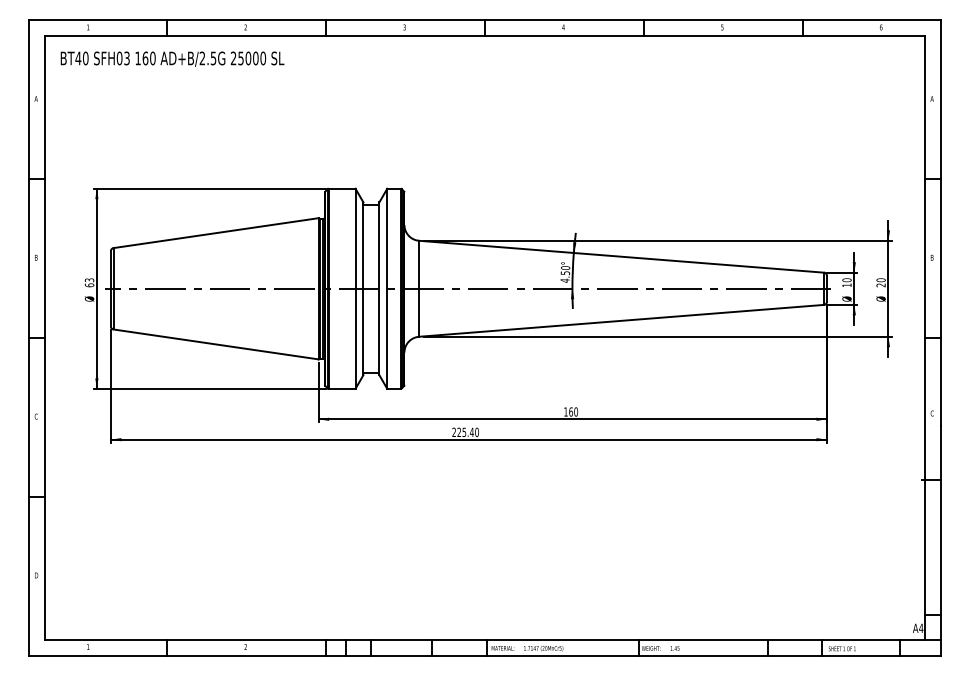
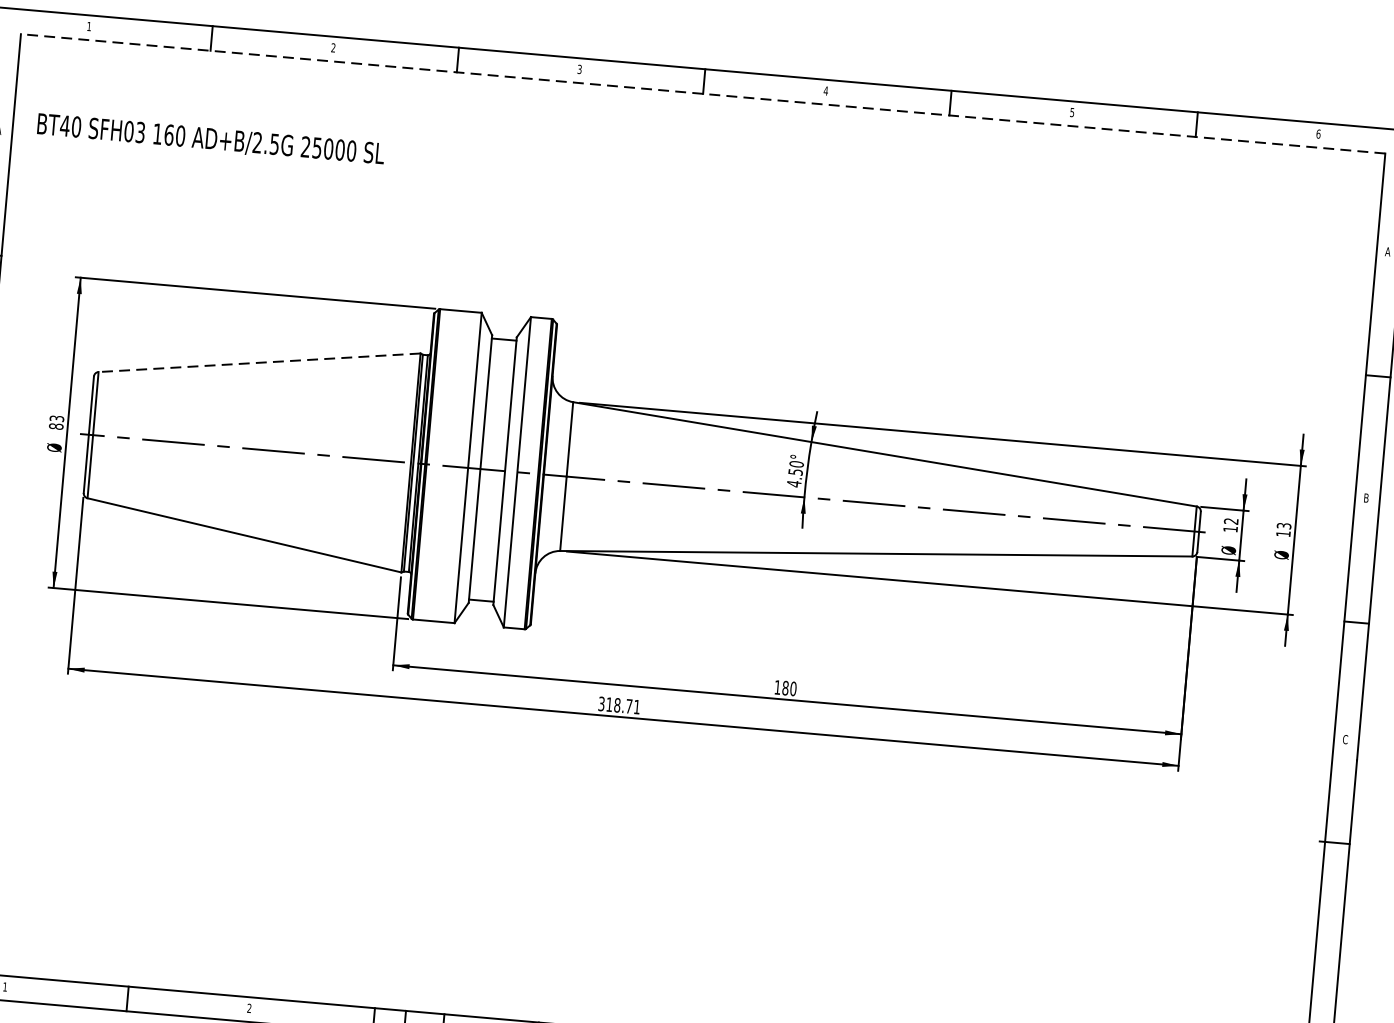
line: (484, 36) -> (702, 94), solid -> dashed
text: (172, 58) -> (211, 138), moved
line: (216, 233) -> (260, 363), solid -> dashed
text: (846, 280) -> (1230, 521), 10 -> 12
text: (880, 282) -> (1282, 529), 20 -> 13
text: (89, 285) -> (56, 426), 63 -> 83
text: (570, 411) -> (784, 687), 160 -> 180
text: (465, 432) -> (619, 705), 225.40 -> 318.71

